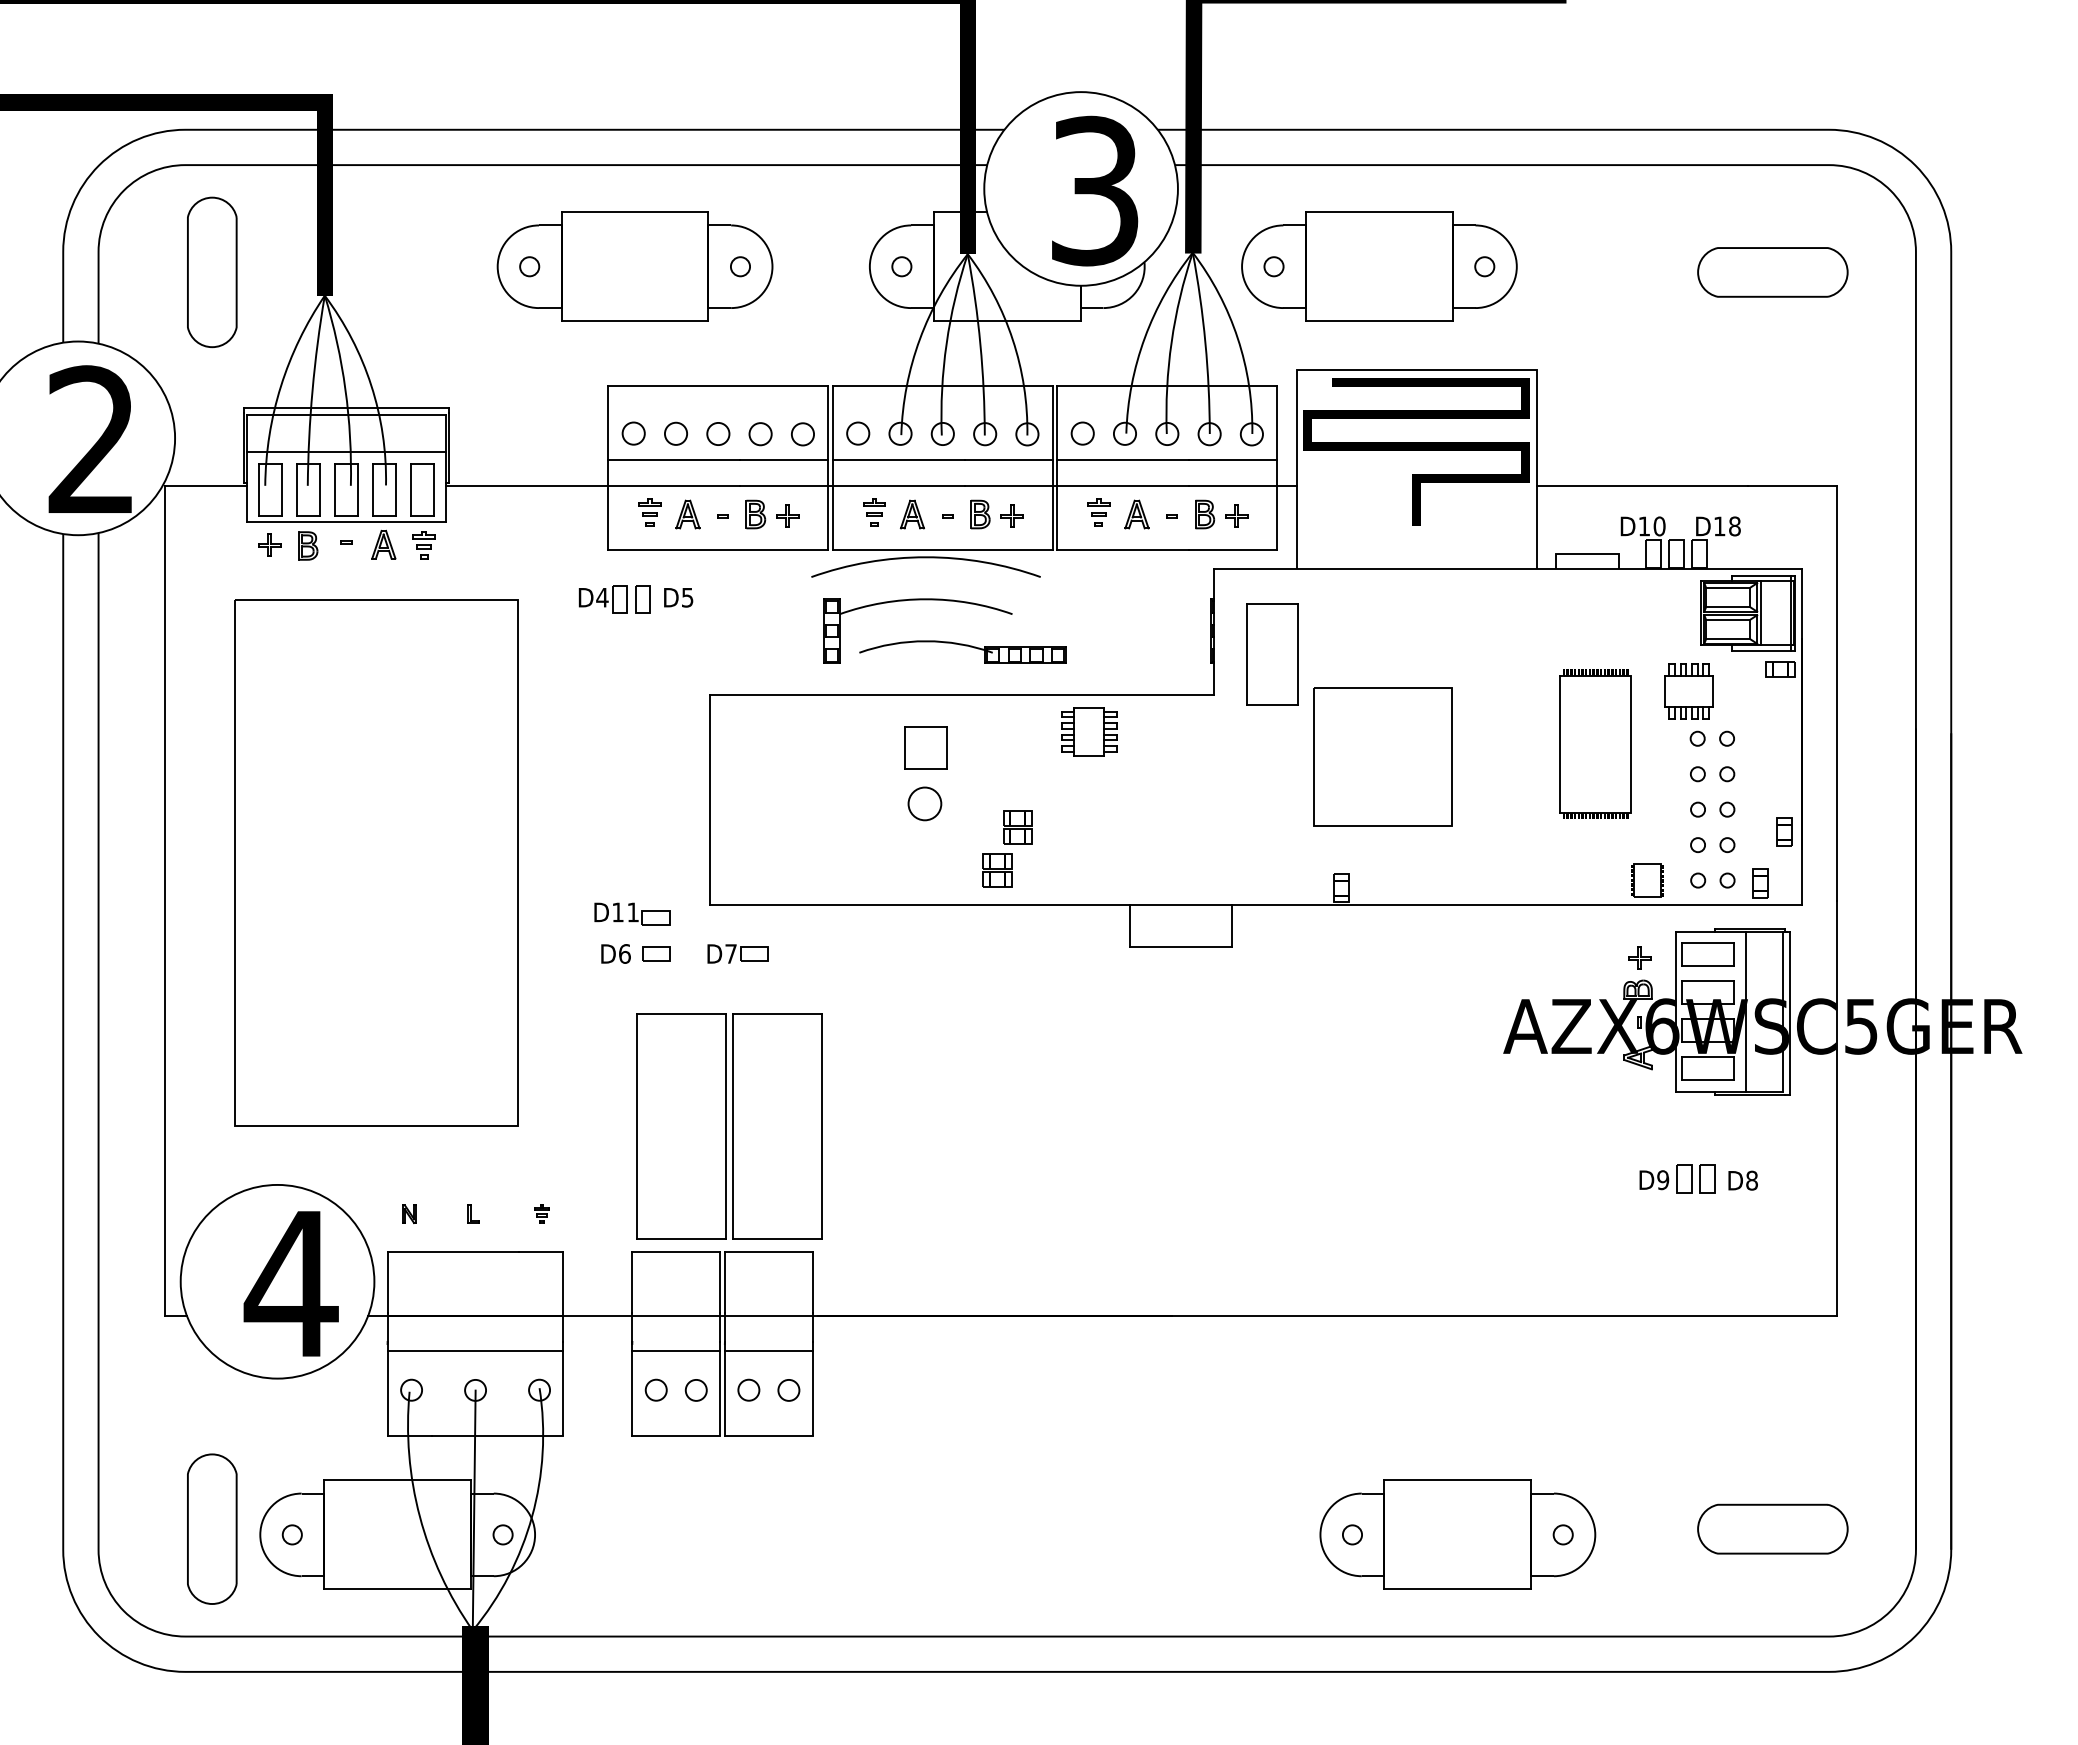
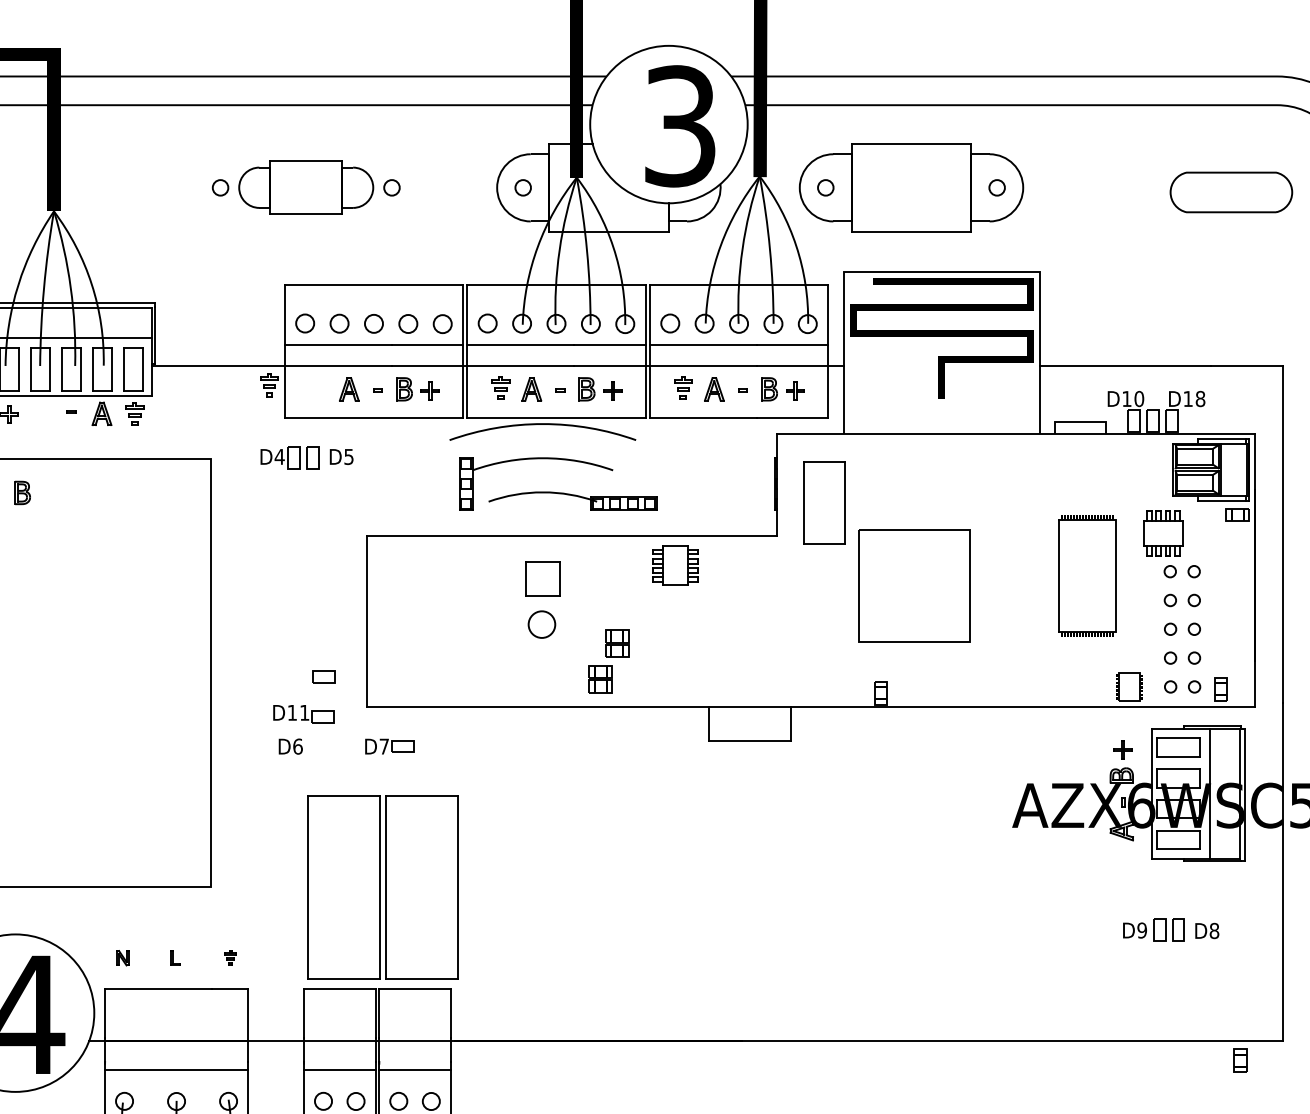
part: (634, 266) -> (305, 187), size x0.6
part: (649, 512) -> (269, 385), moved
part: (308, 545) -> (22, 492), moved
part: (1784, 831) -> (1240, 1060), moved
part: (656, 953) -> (323, 676), moved

